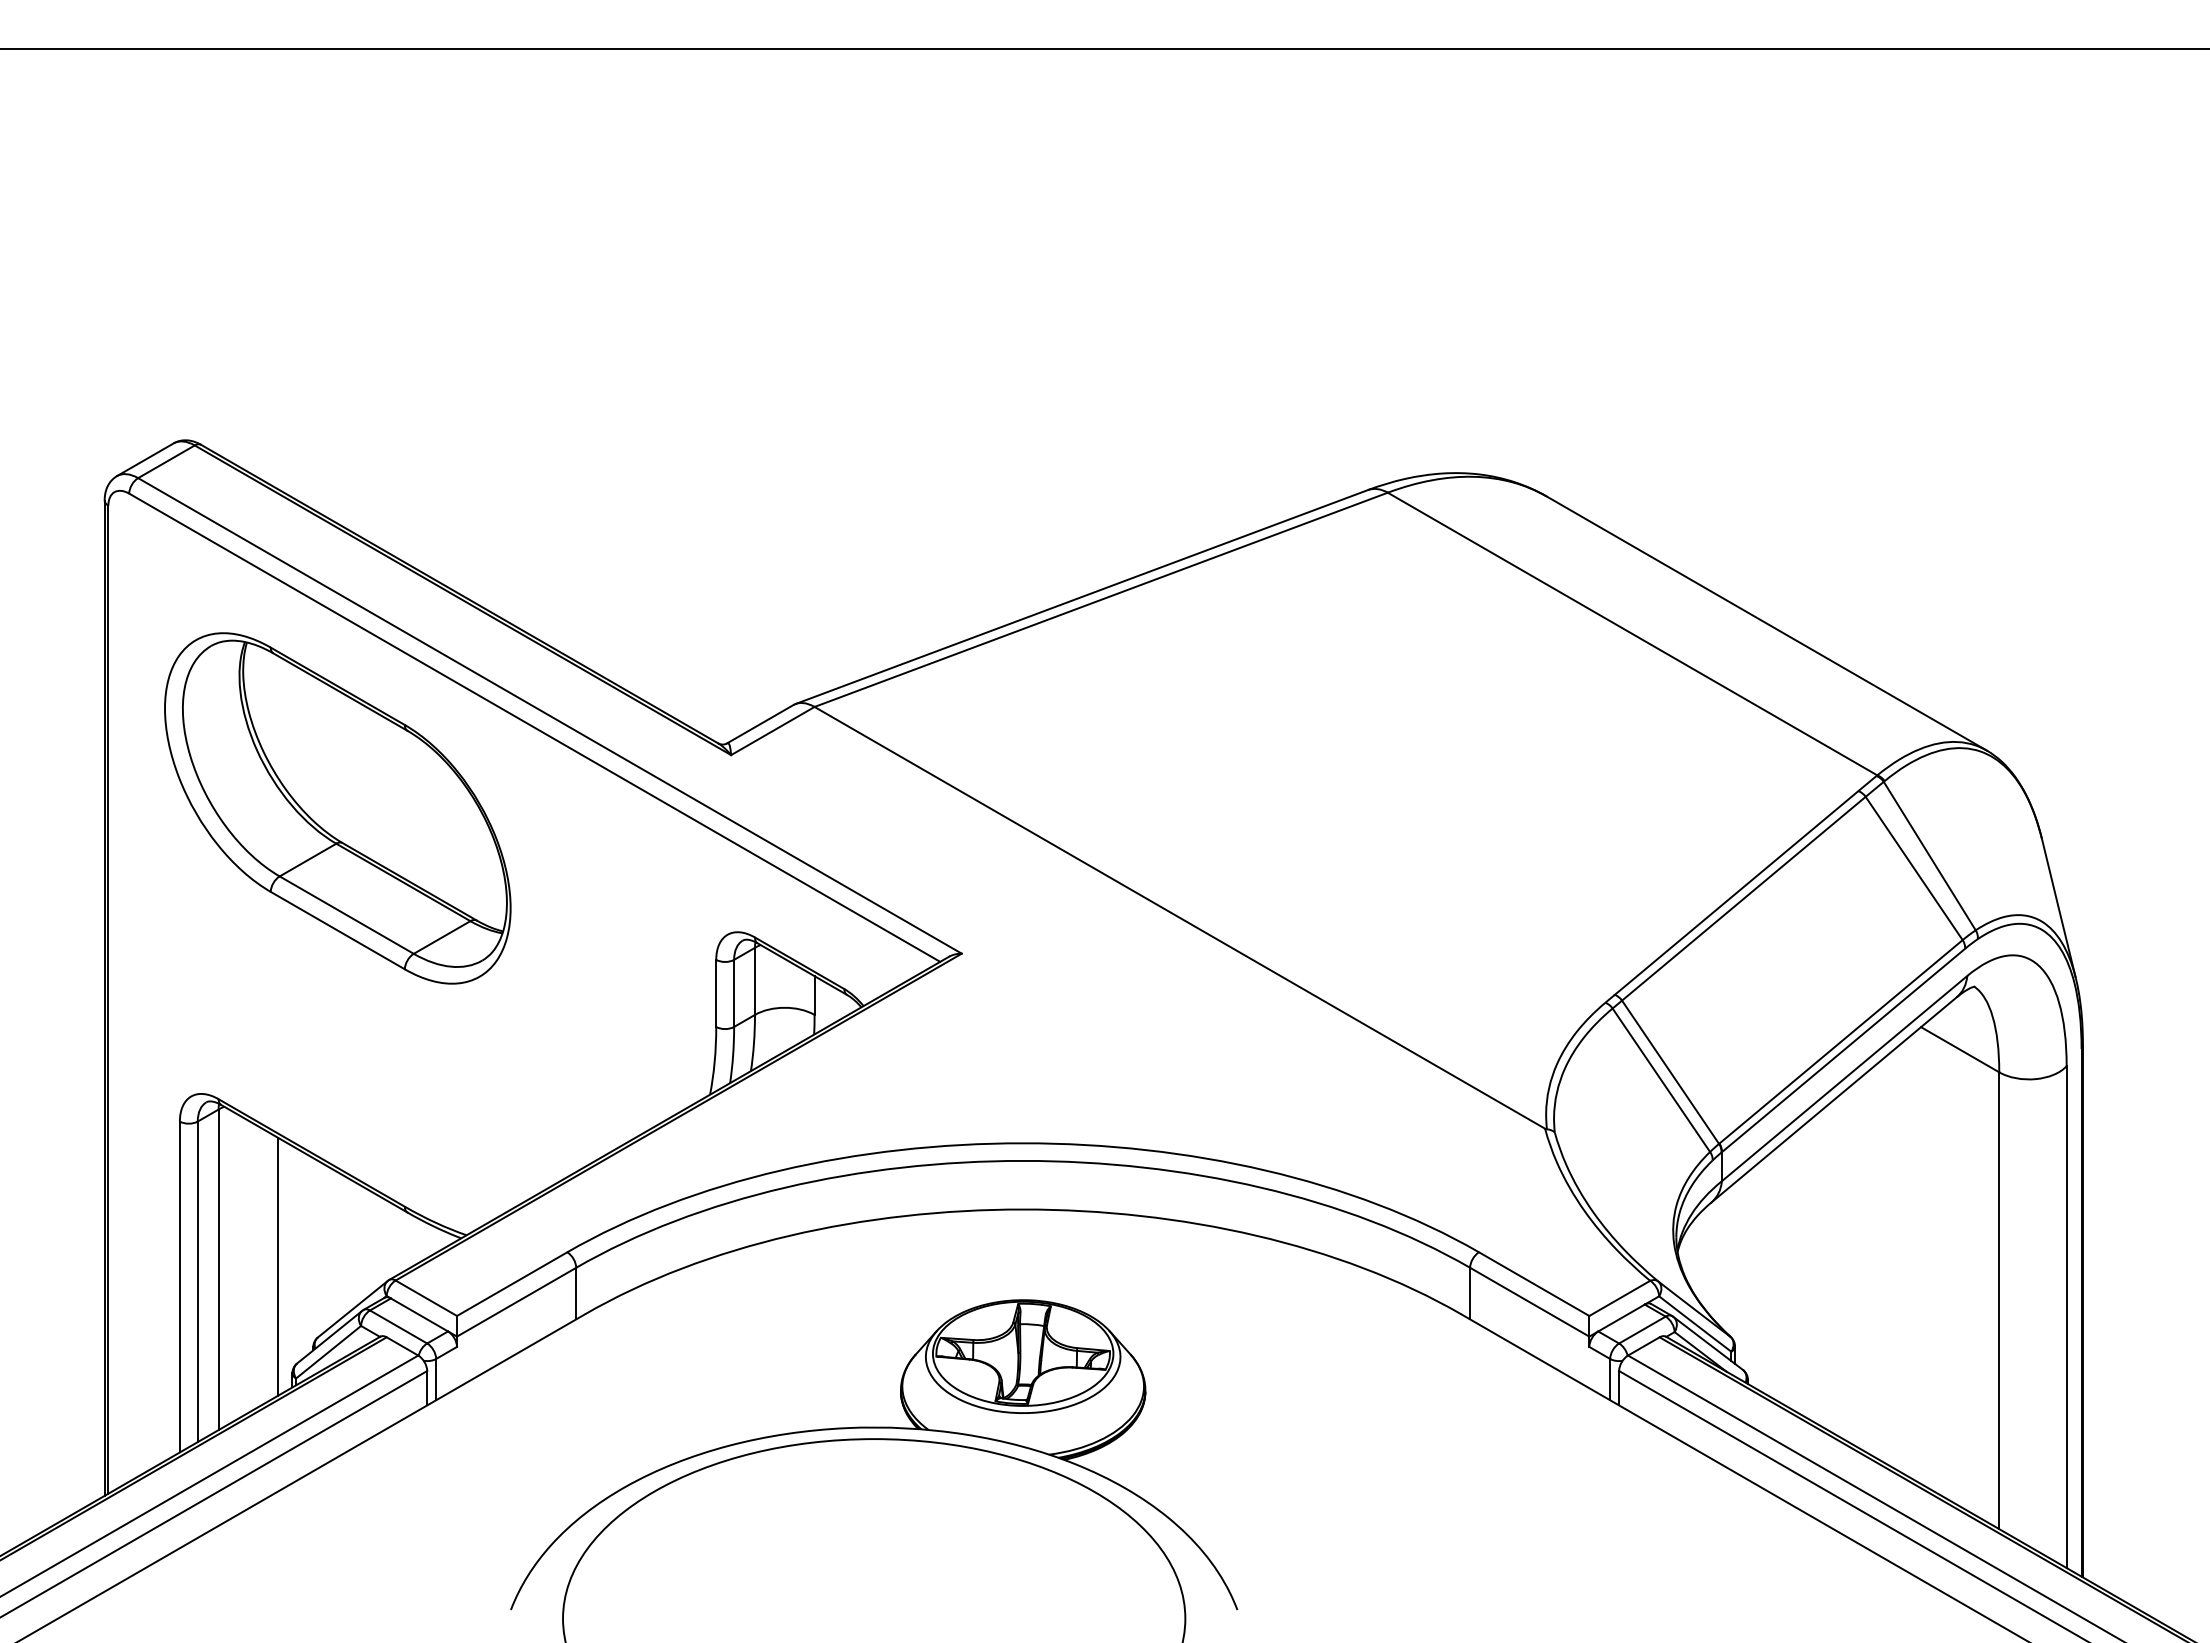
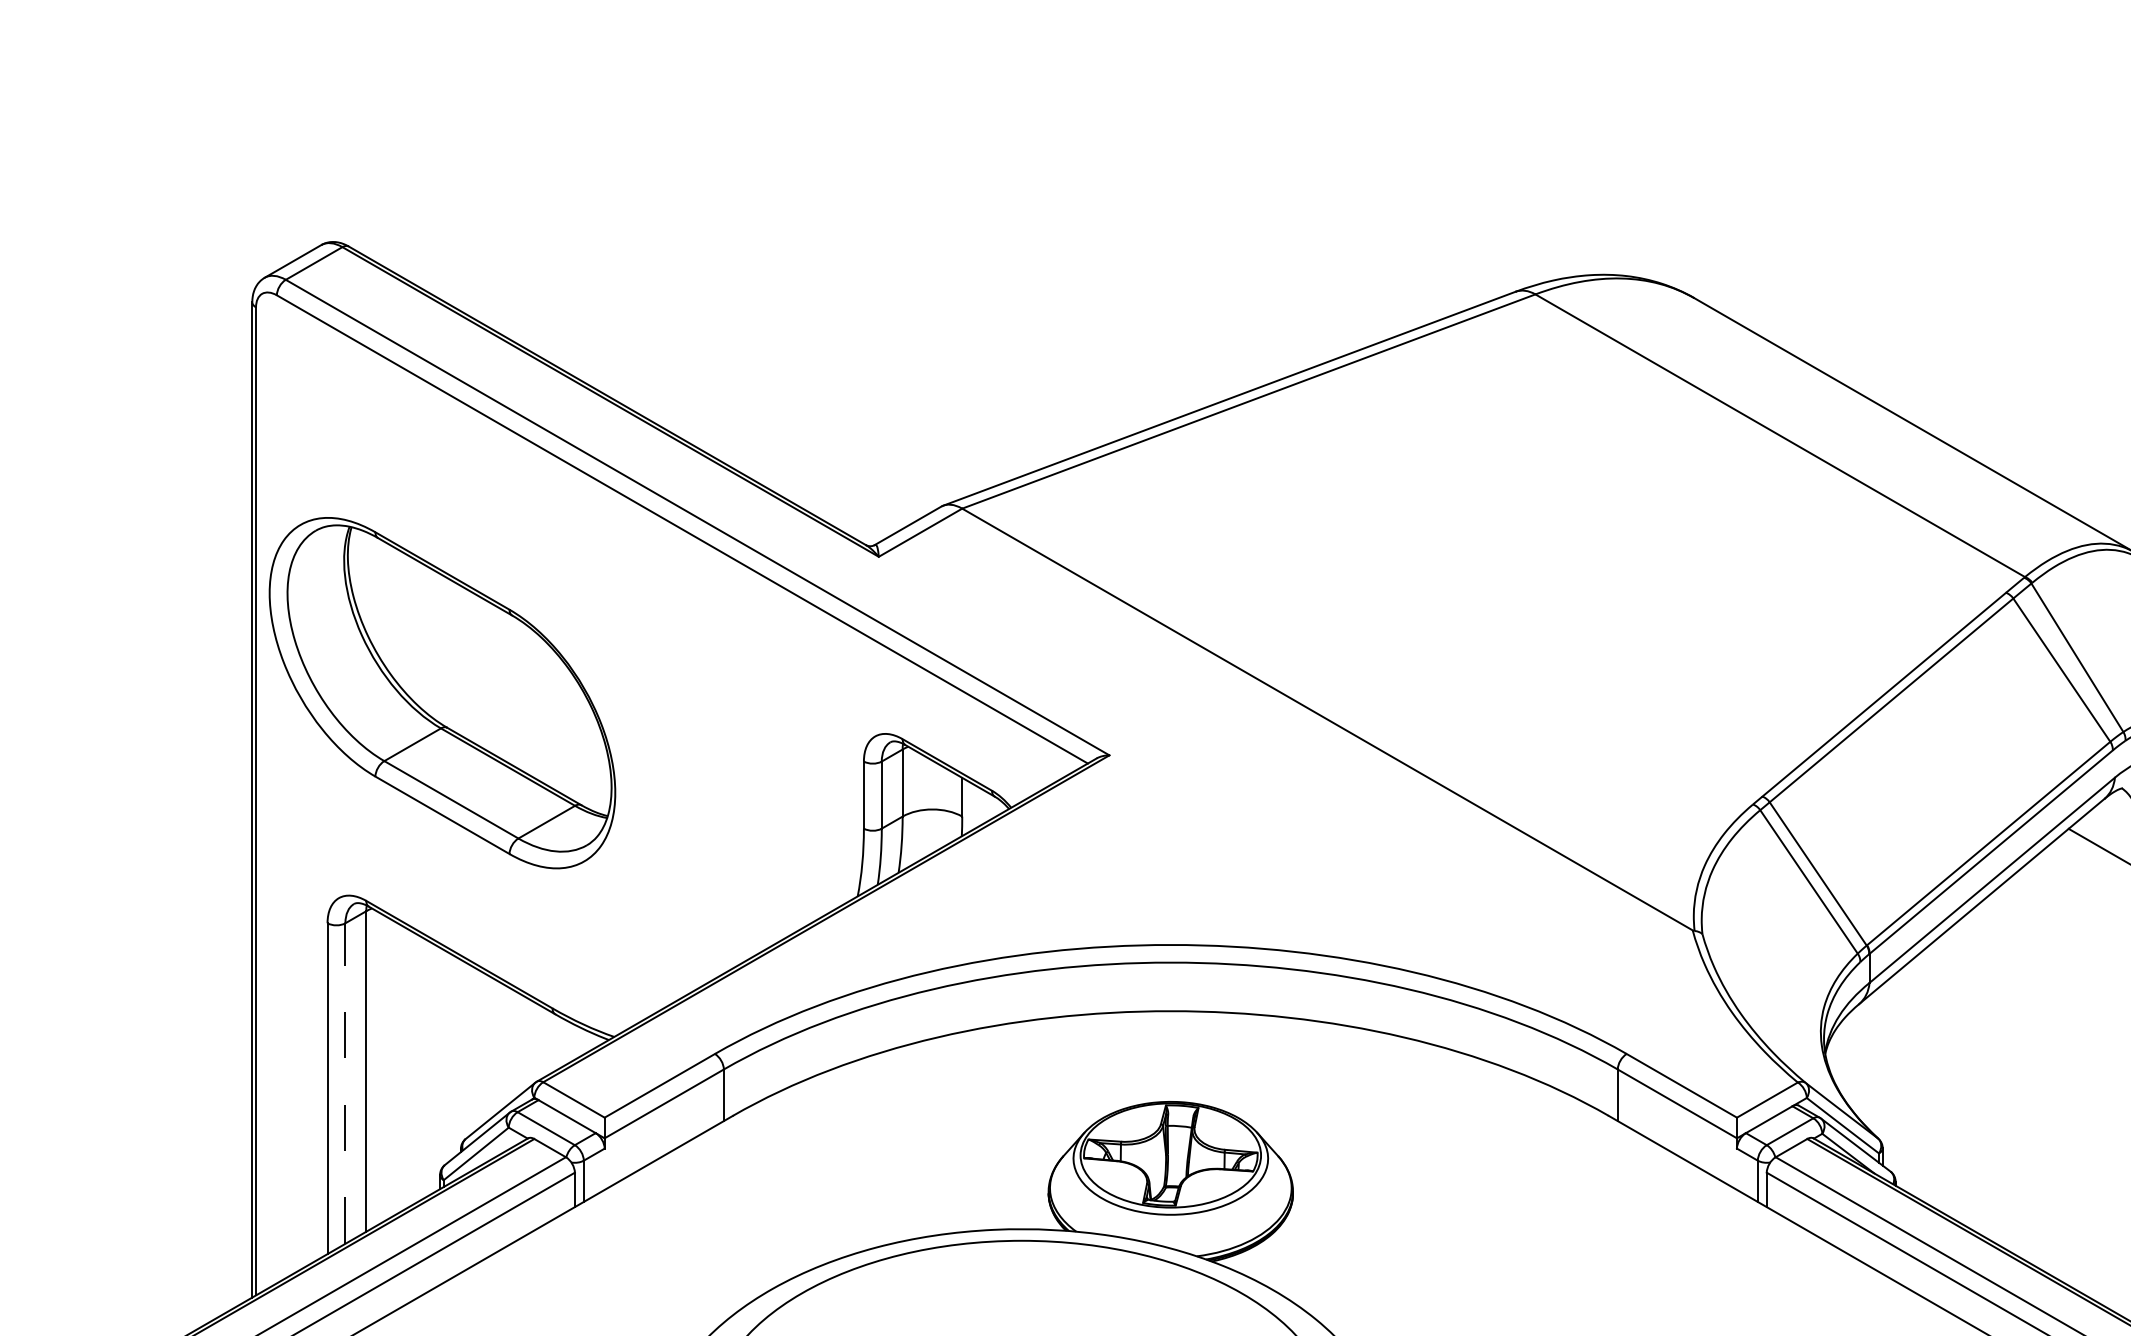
part: (337, 808) -> (442, 693), moved
line: (278, 1266) -> (426, 1068), removed
line: (197, 1281) -> (345, 1083), solid -> dashed

